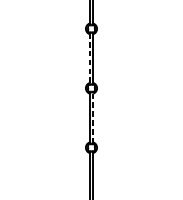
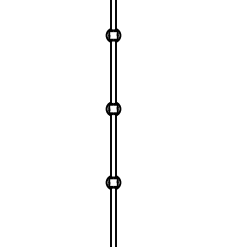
line: (89, 58) -> (111, 72), dashed -> solid
line: (93, 117) -> (115, 145), dashed -> solid

